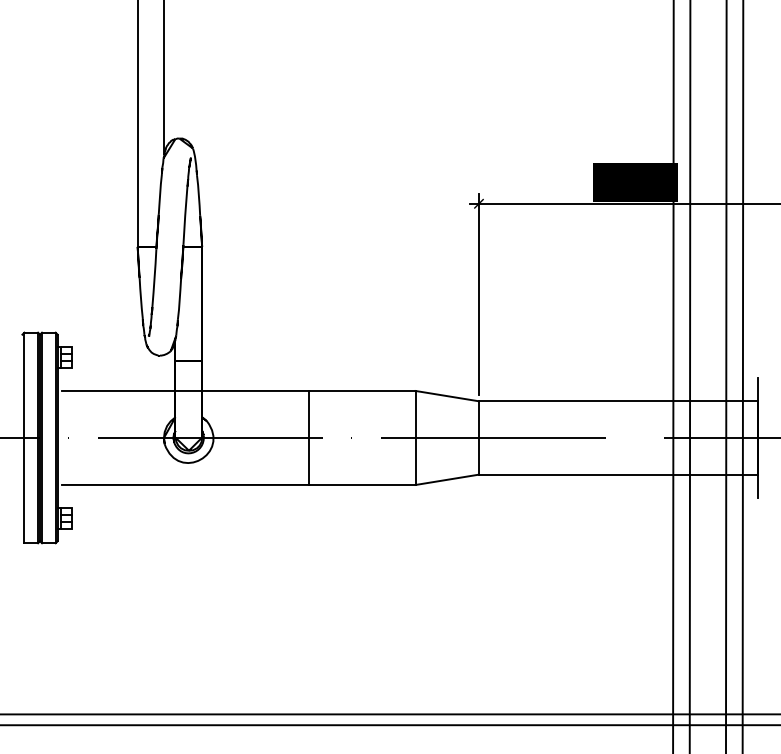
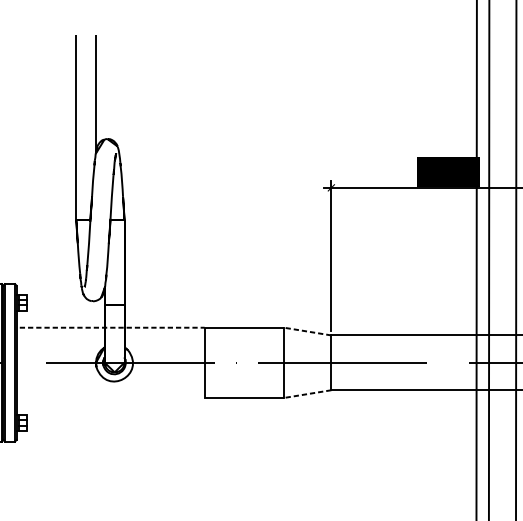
line: (185, 390) -> (112, 327), solid -> dashed
line: (446, 396) -> (307, 331), solid -> dashed
line: (446, 479) -> (307, 393), solid -> dashed
line: (185, 484) -> (112, 397), removed

